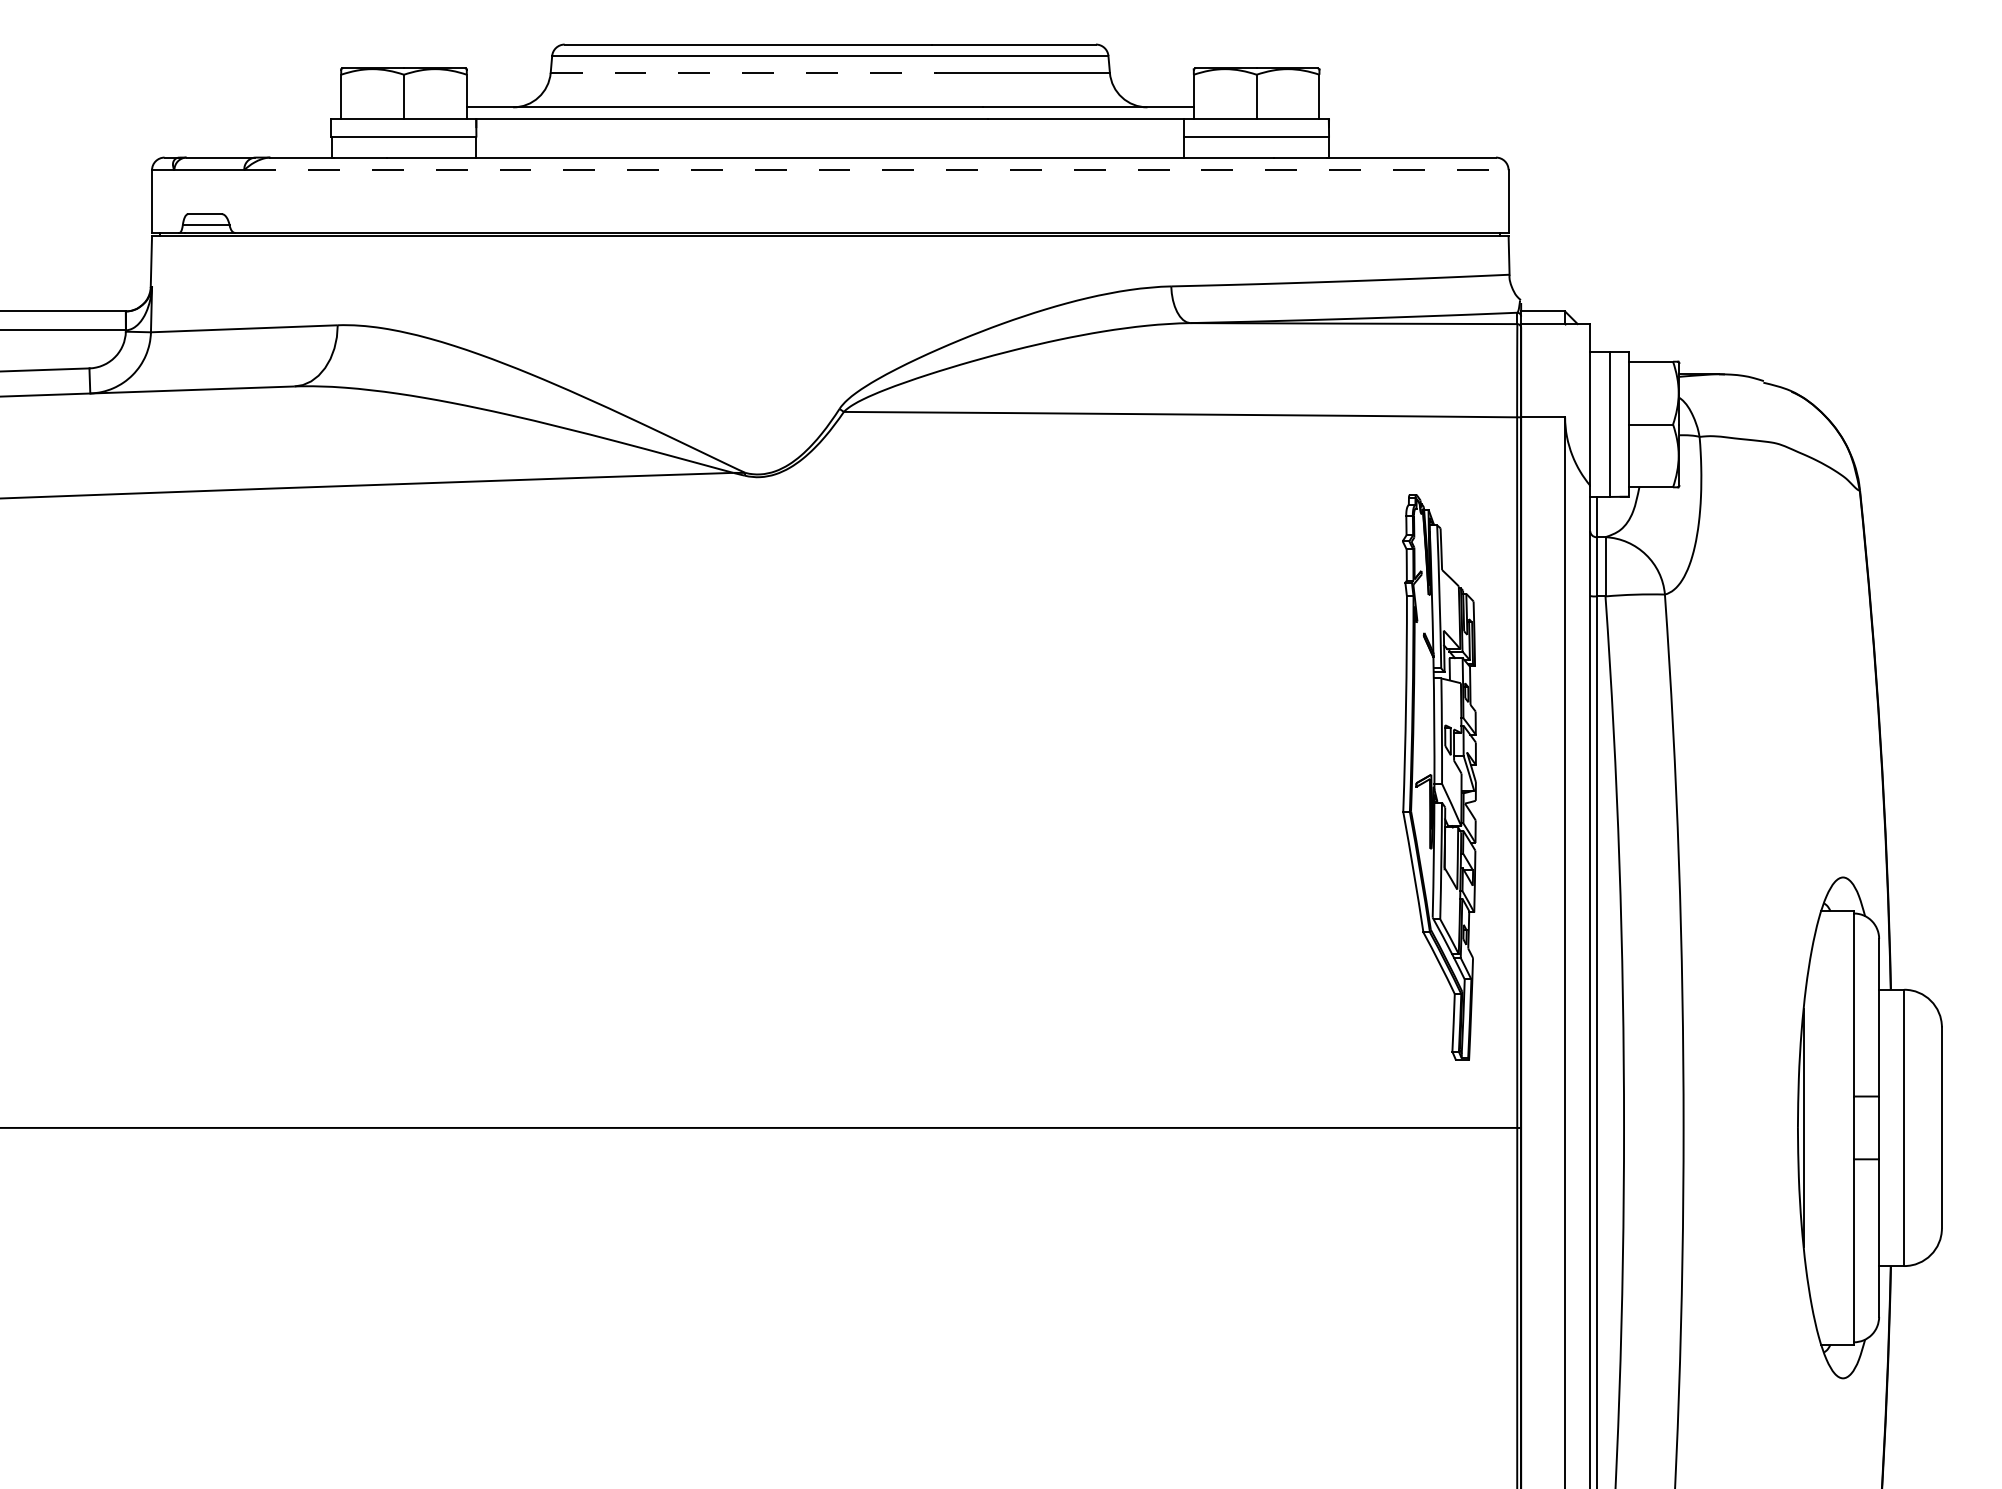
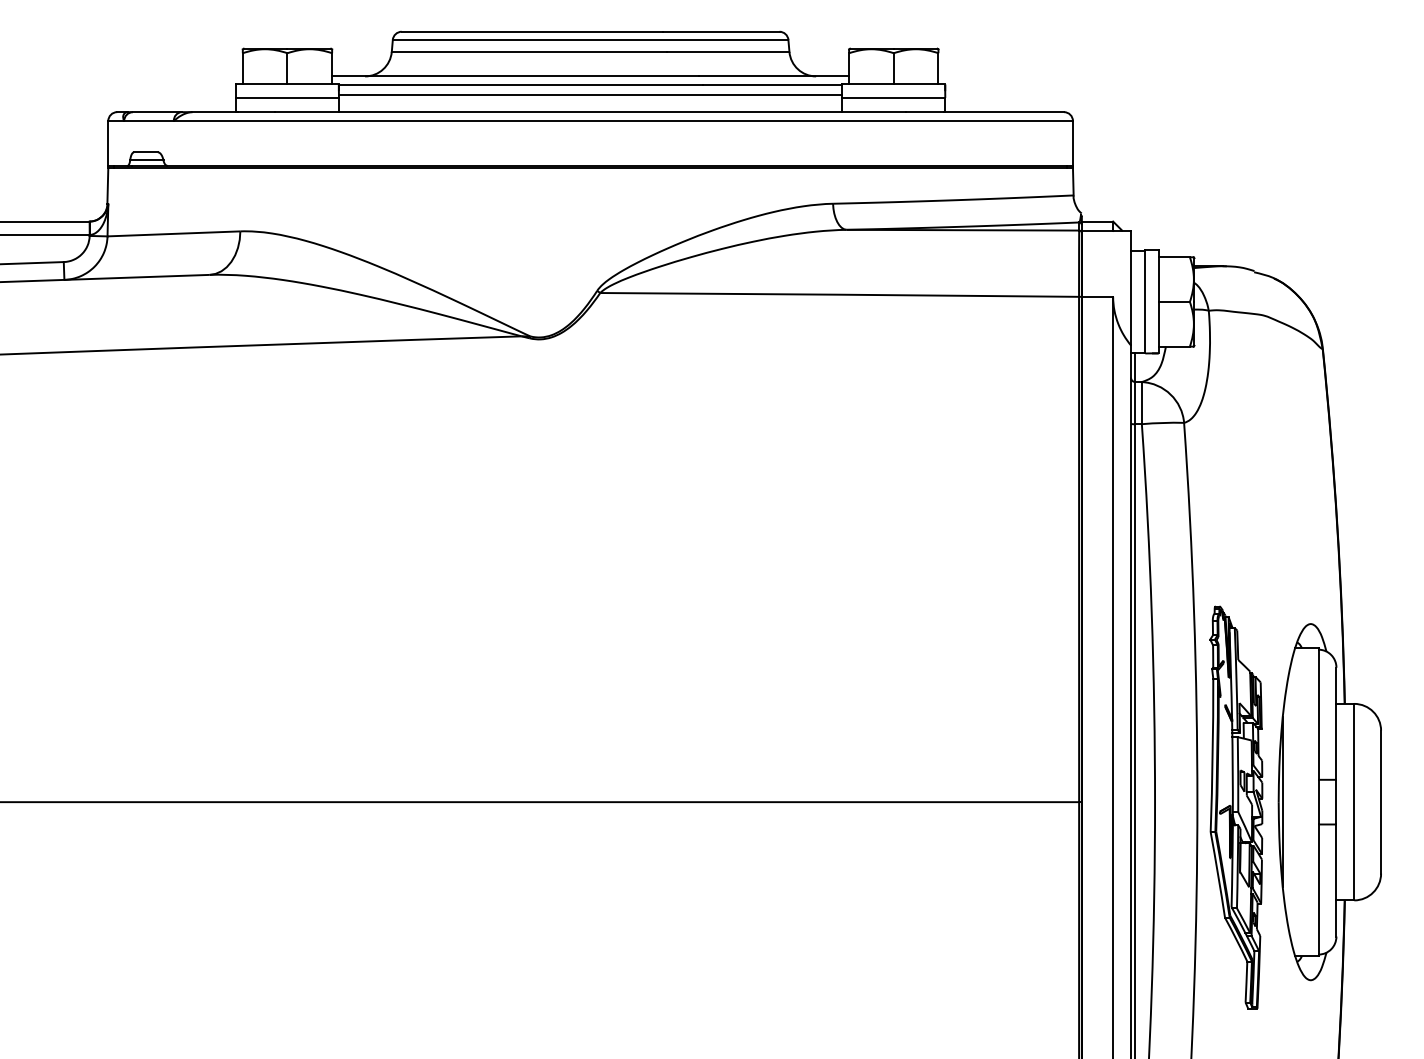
line: (744, 72) -> (529, 51), dashed -> solid
line: (830, 133) -> (590, 95), added
line: (876, 170) -> (623, 121), dashed -> solid
part: (1439, 777) -> (1236, 807), moved

